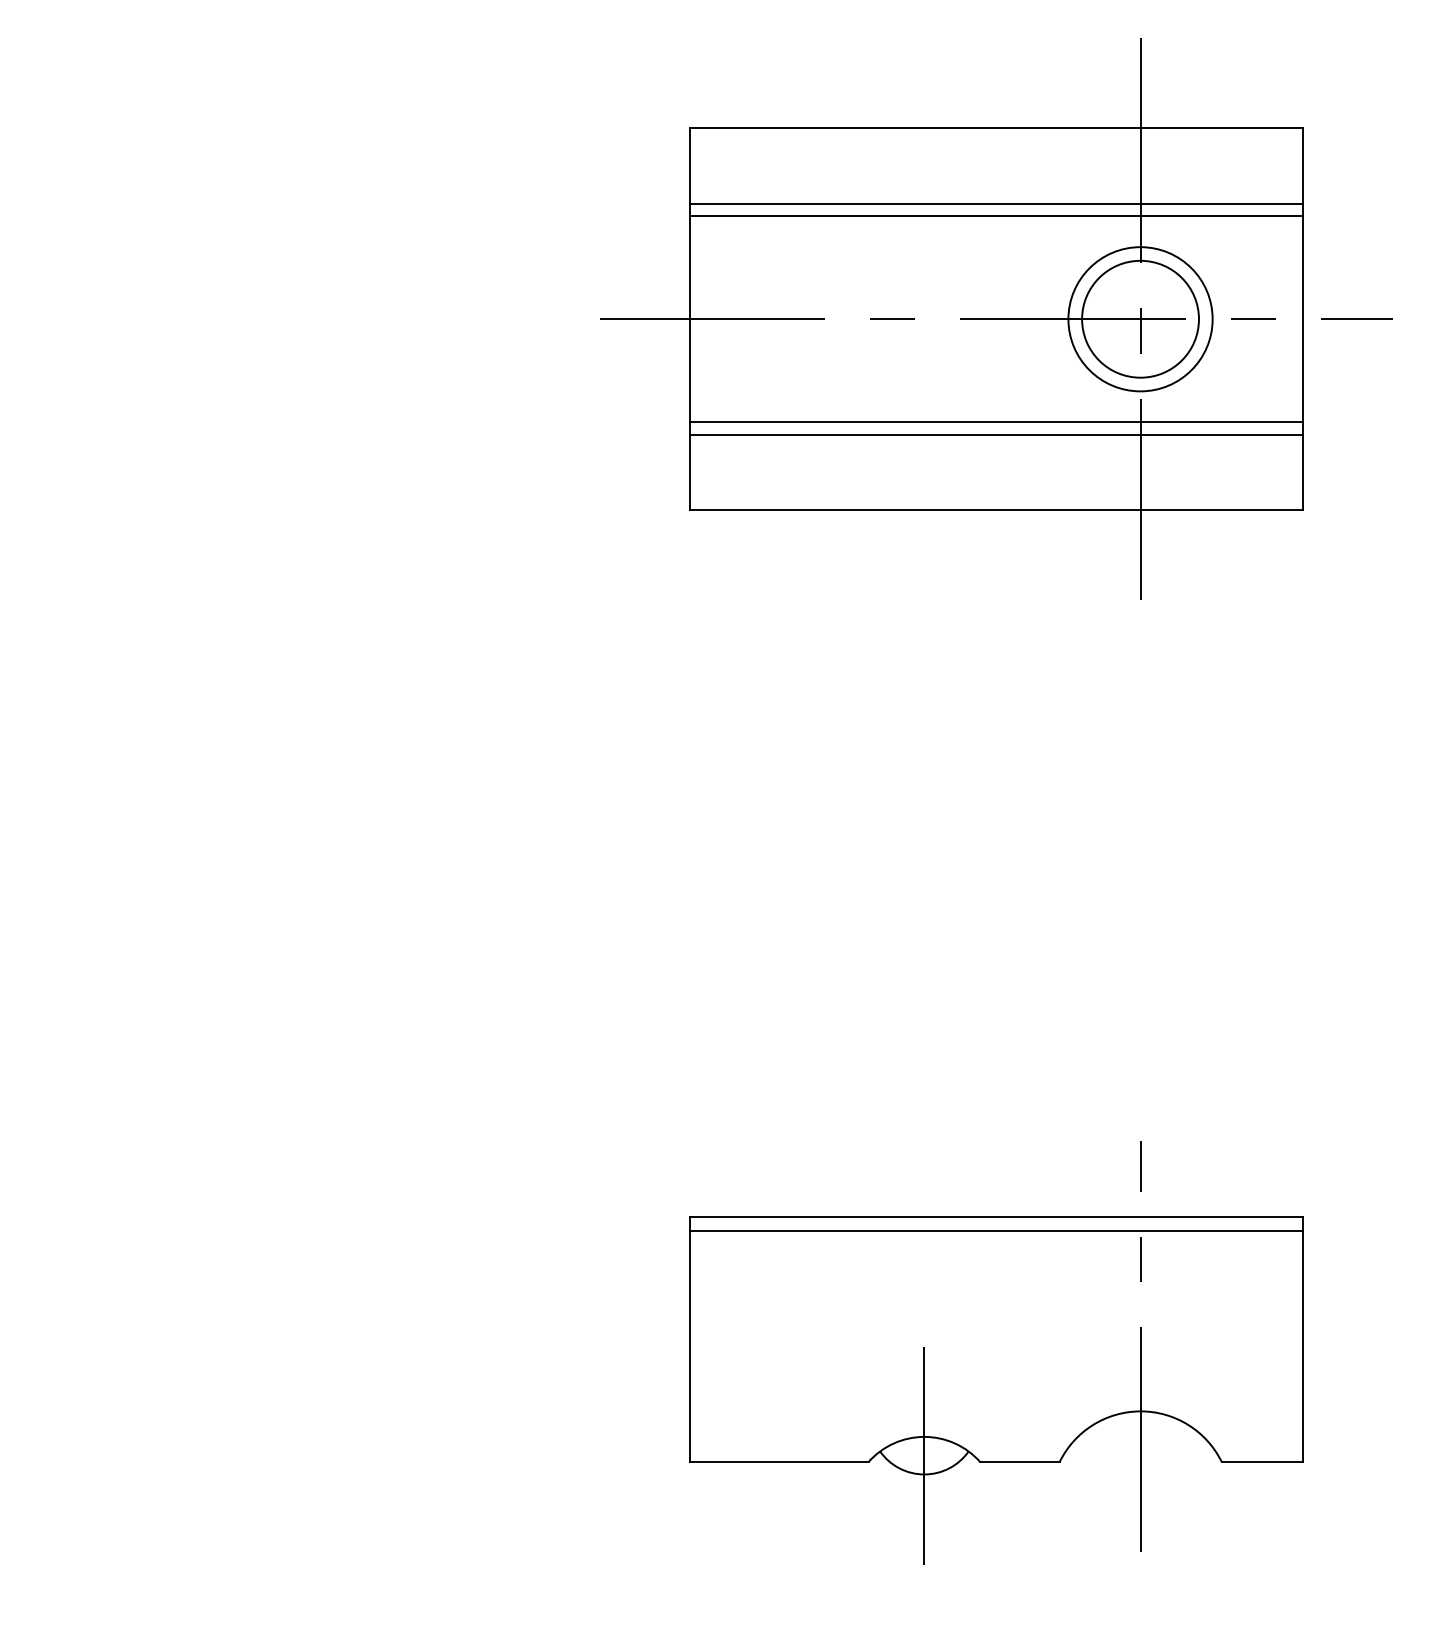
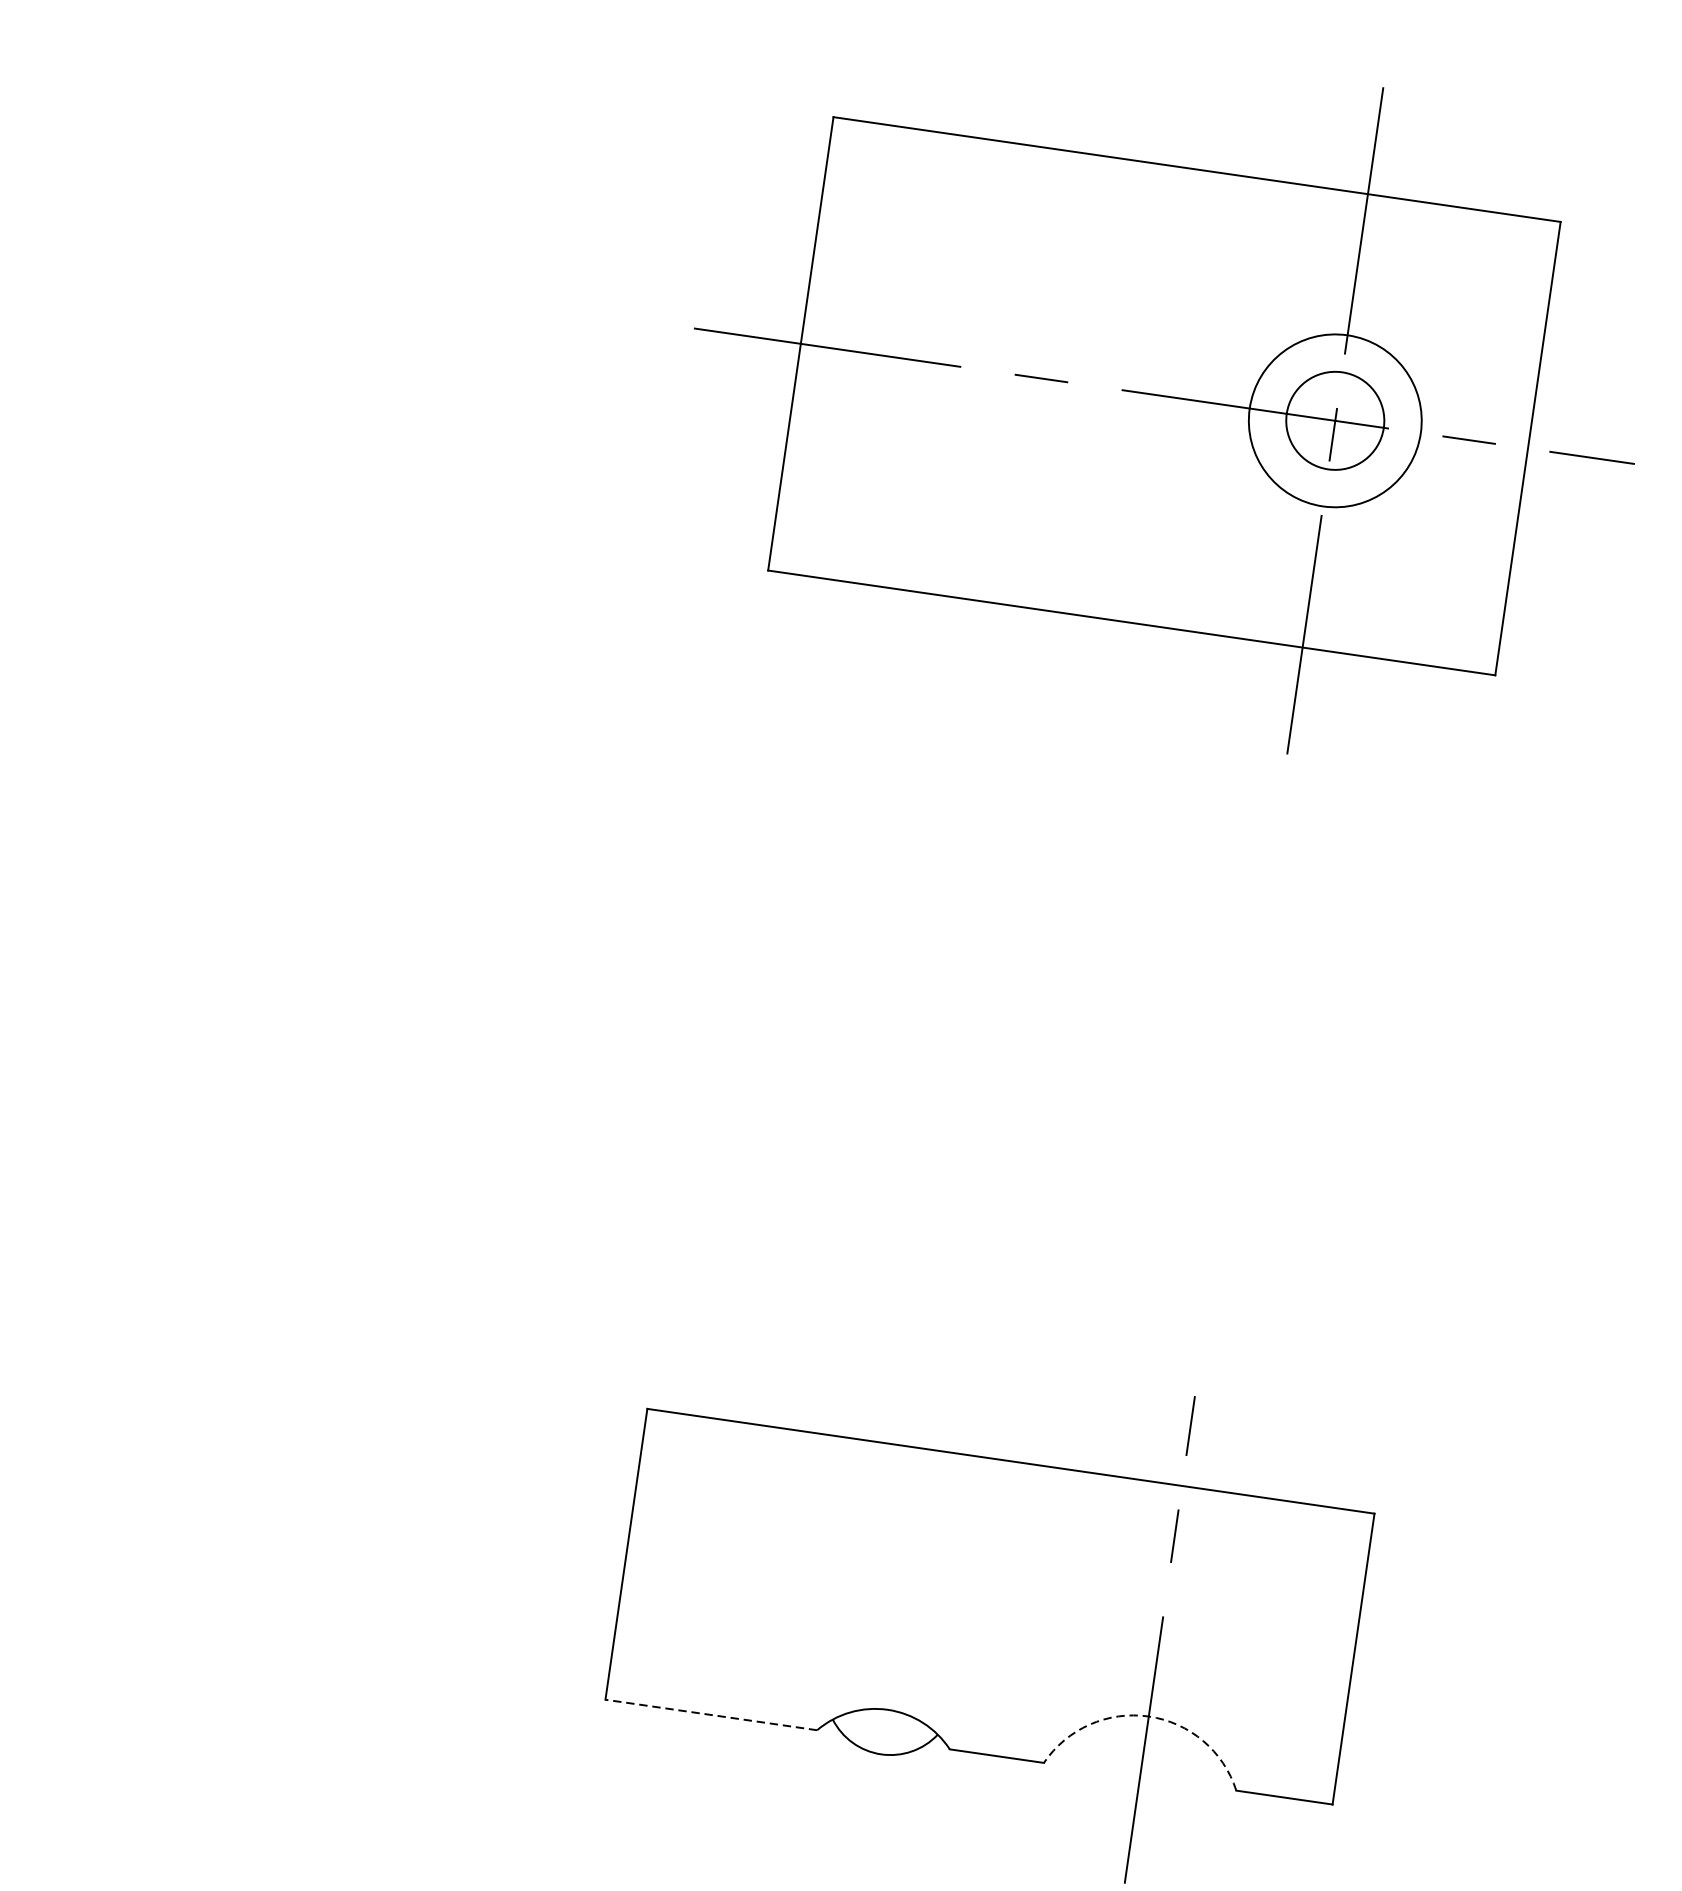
line: (996, 203) -> (1184, 258), removed
line: (996, 216) -> (1181, 274), removed
circle: (1140, 318) -> (1335, 419), size x0.7
line: (996, 422) -> (1146, 518), removed
line: (996, 434) -> (1144, 532), removed
line: (996, 1231) -> (1008, 1478), removed
arc: (1140, 1411) -> (1148, 1716), solid -> dashed
line: (924, 1455) -> (884, 1731), removed
line: (778, 1462) -> (710, 1715), solid -> dashed

